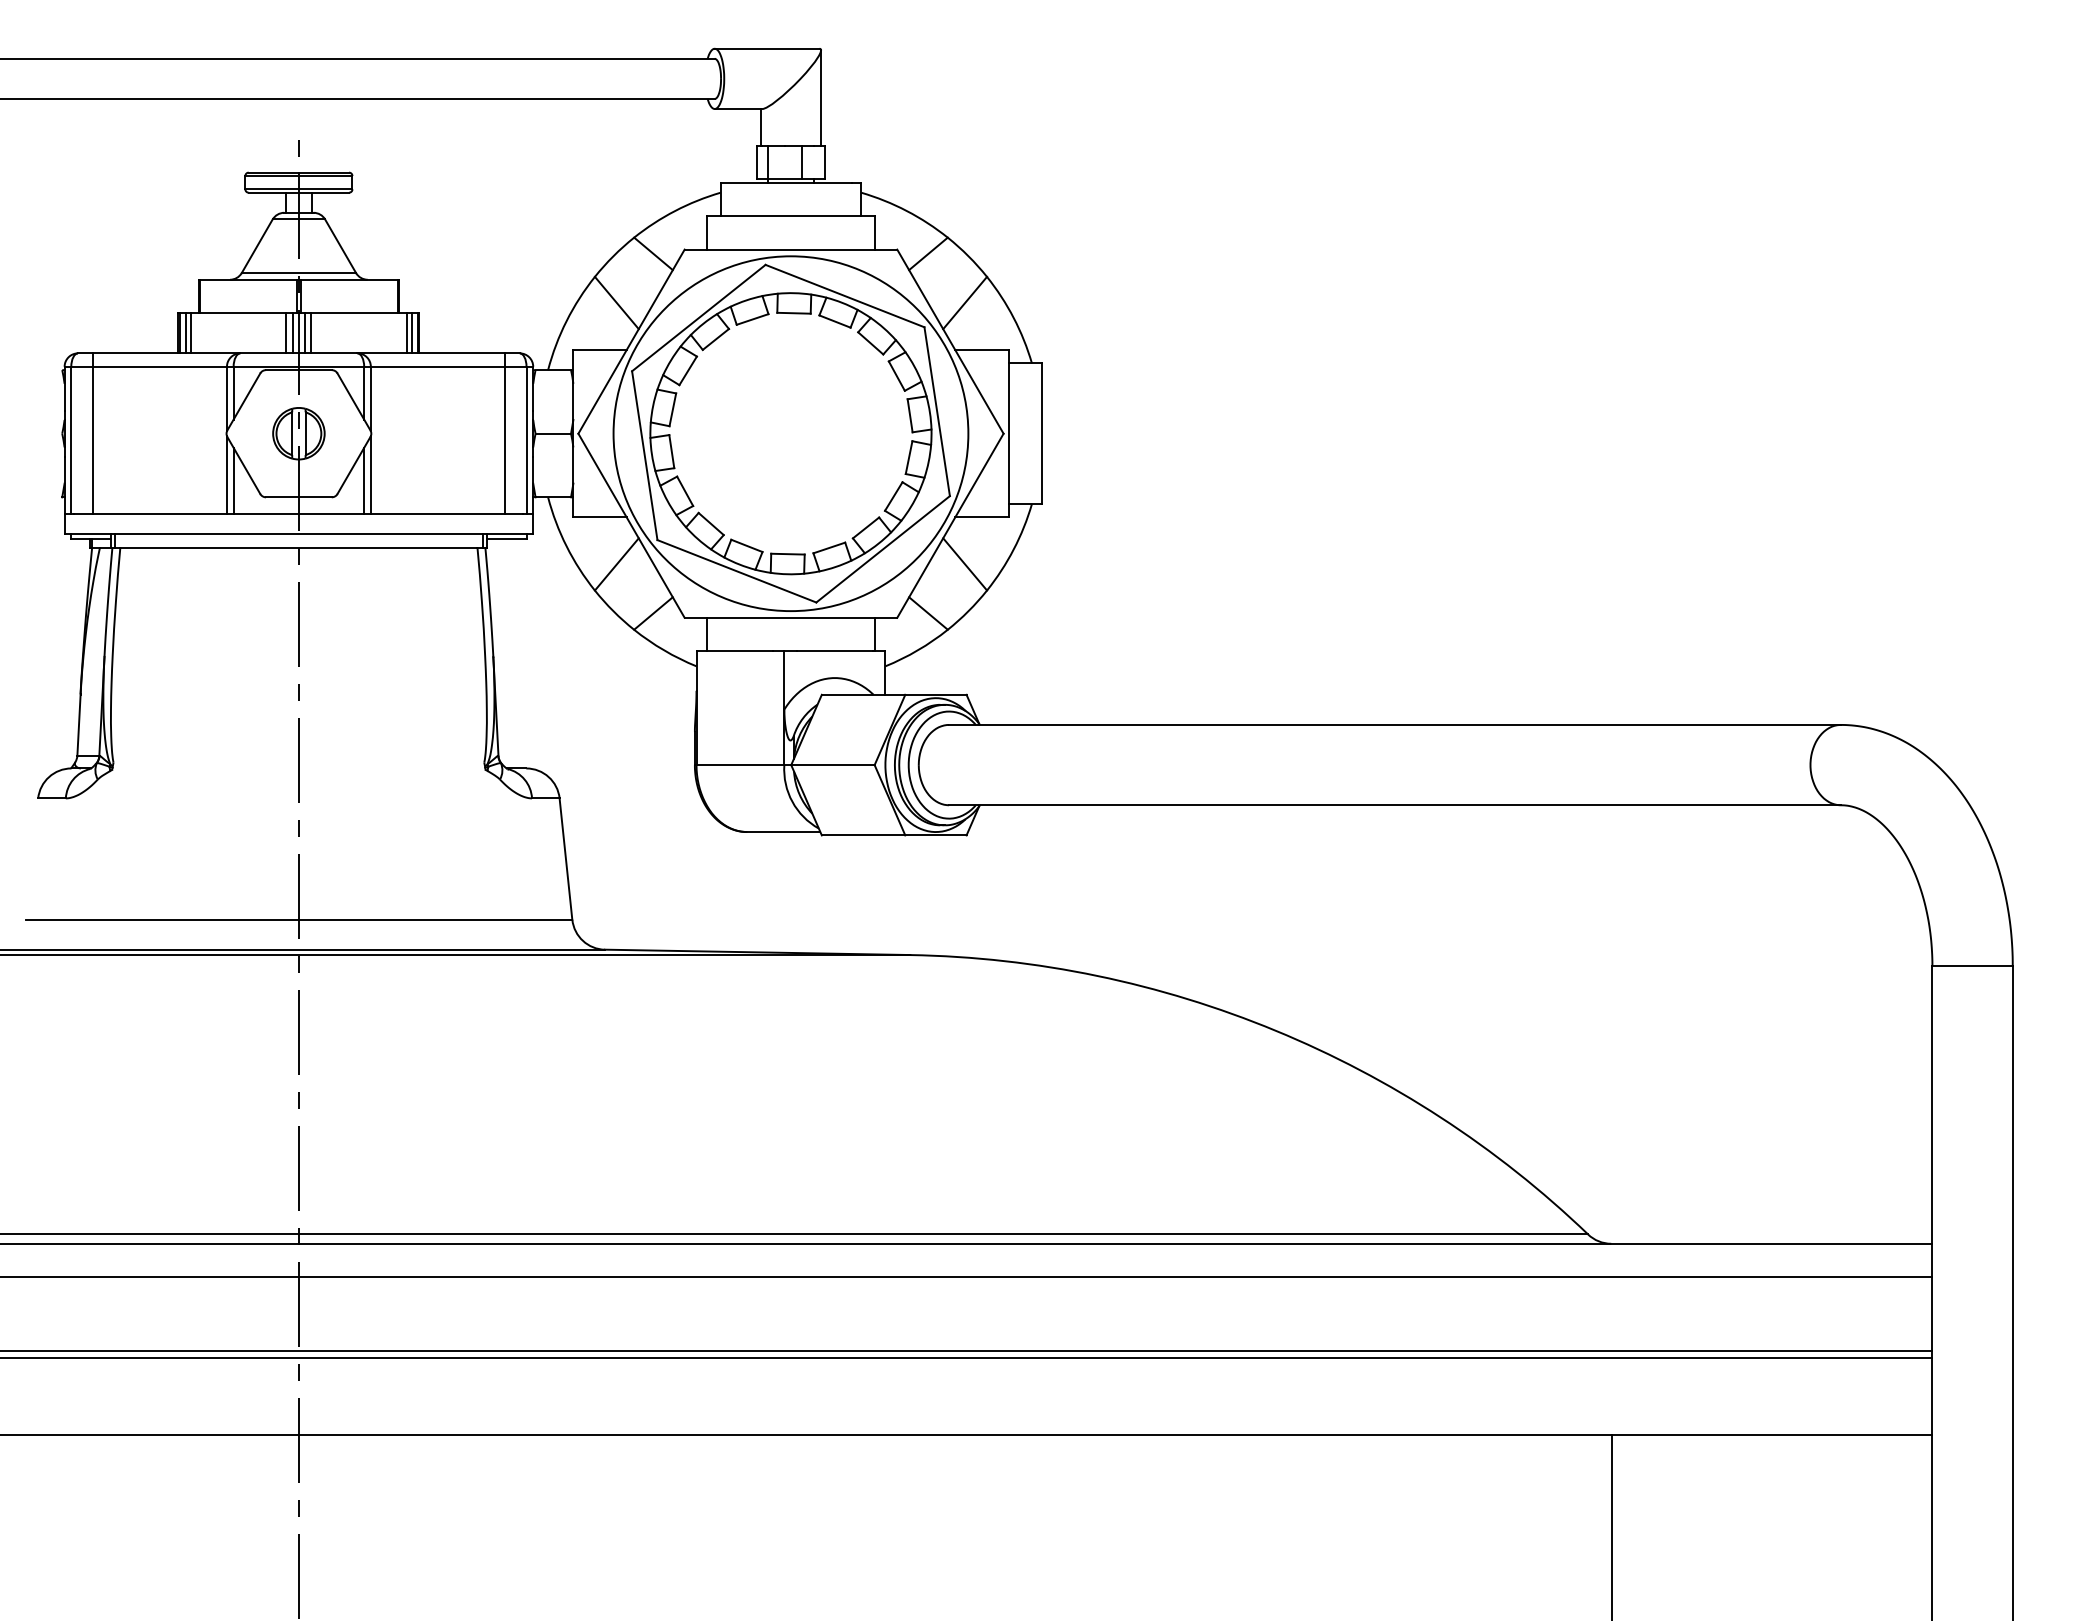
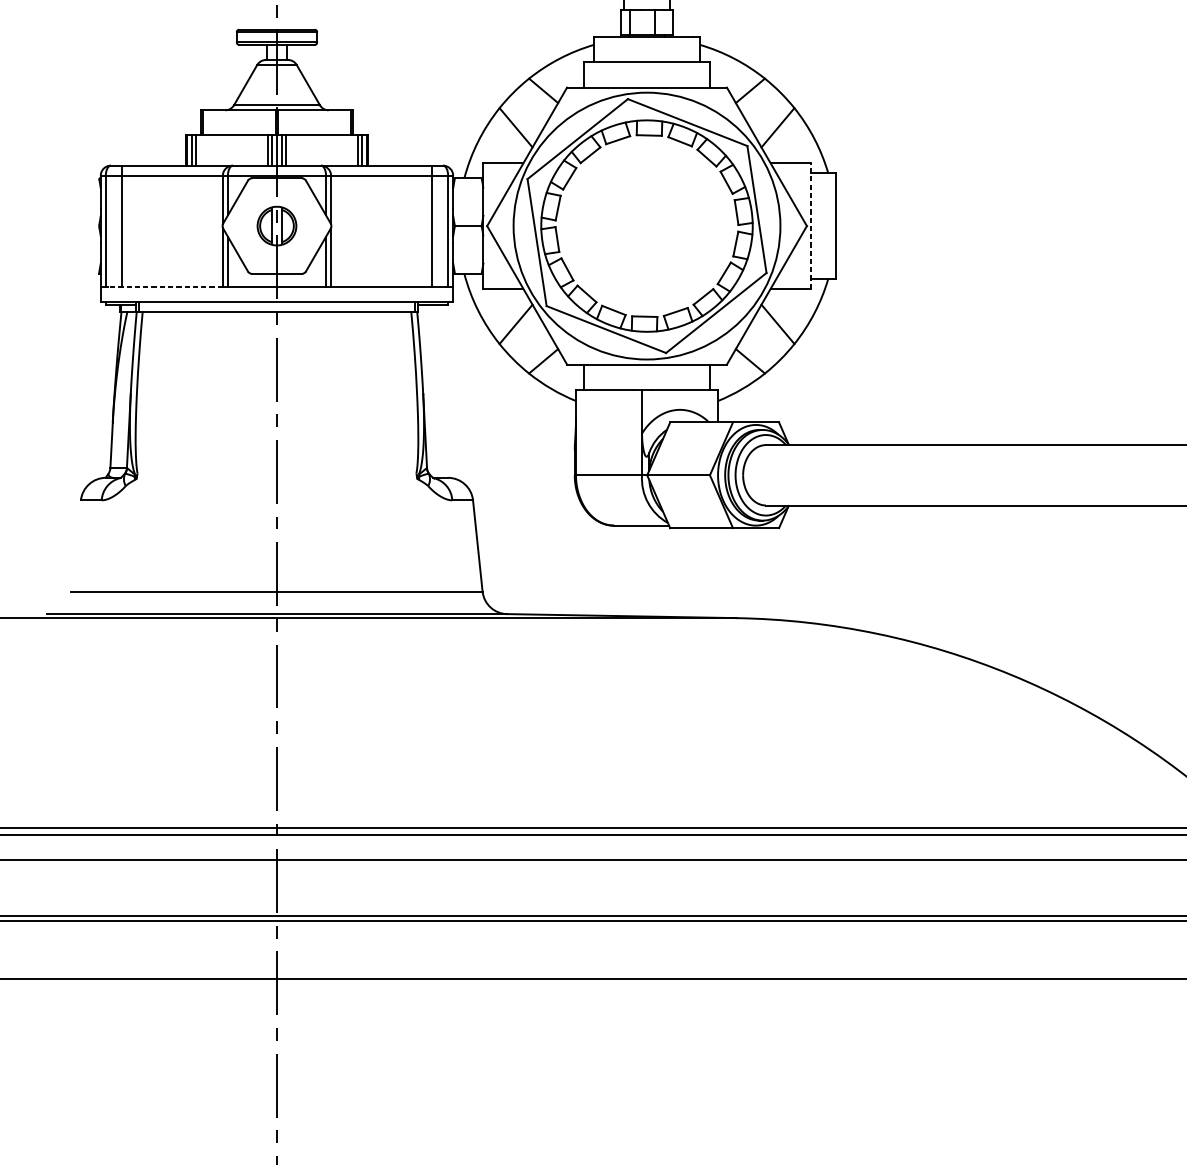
line: (1008, 433) -> (810, 225), solid -> dashed
line: (150, 514) -> (165, 286), solid -> dashed

